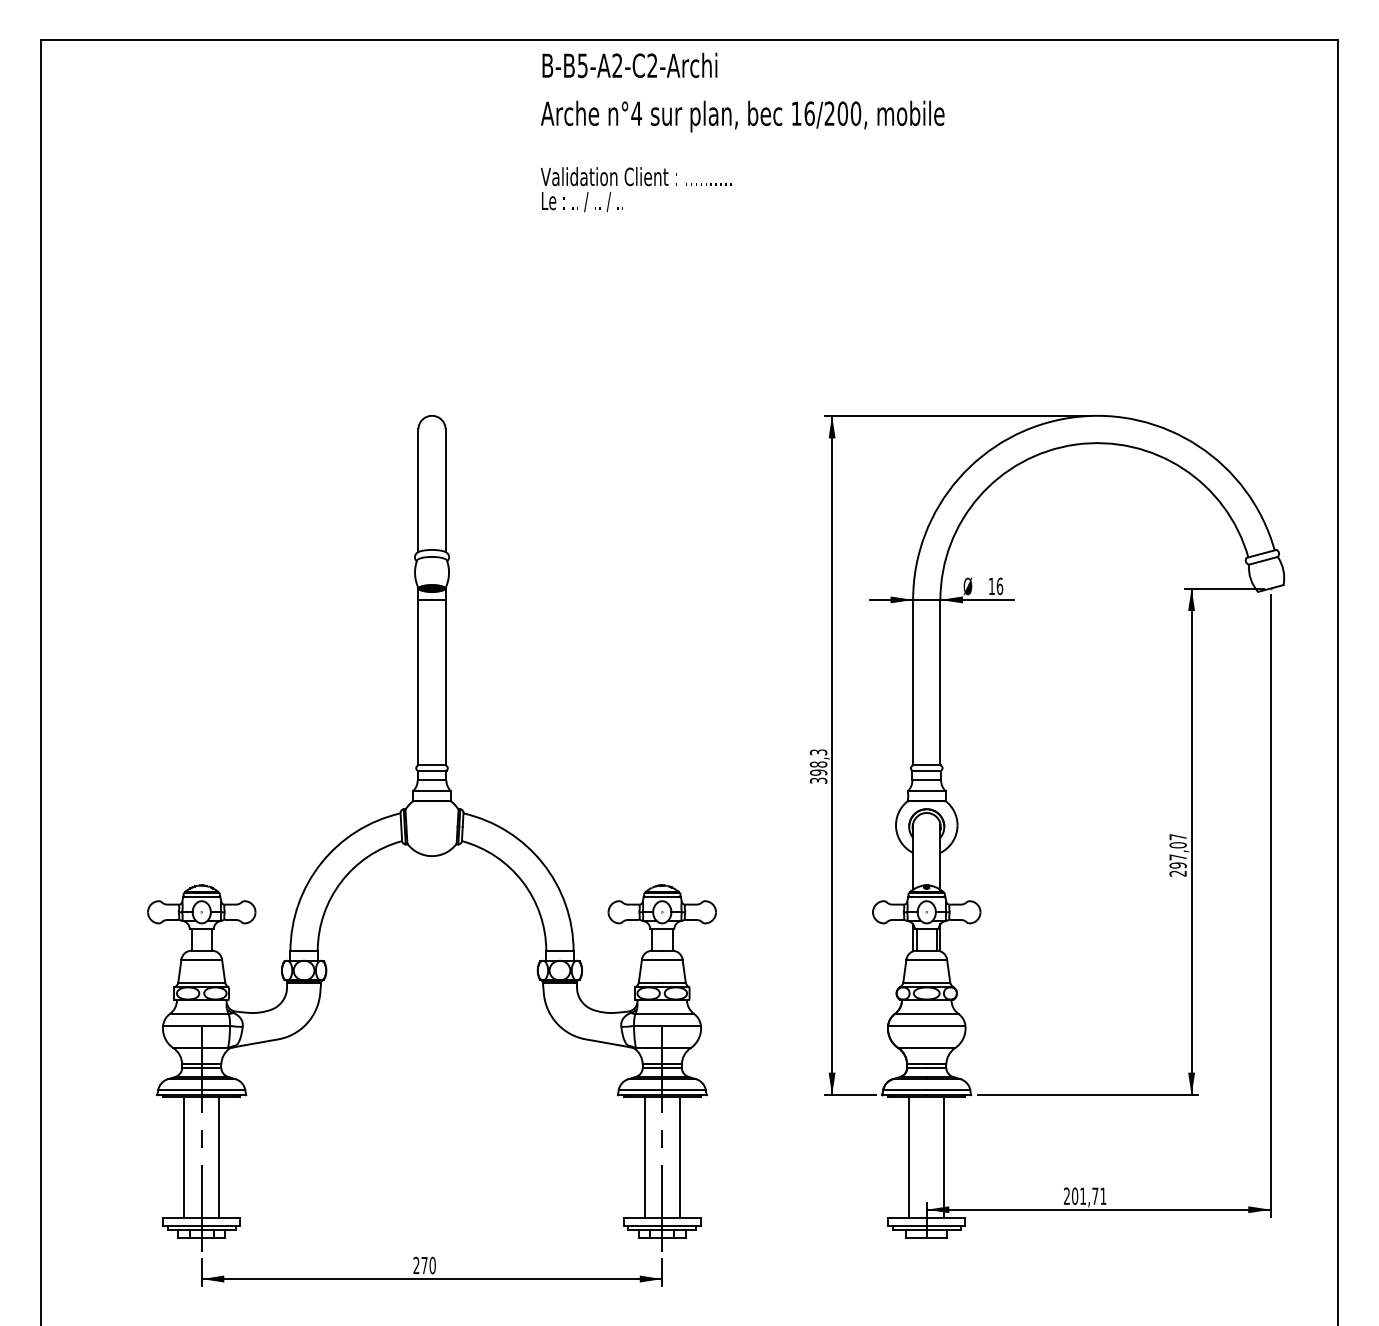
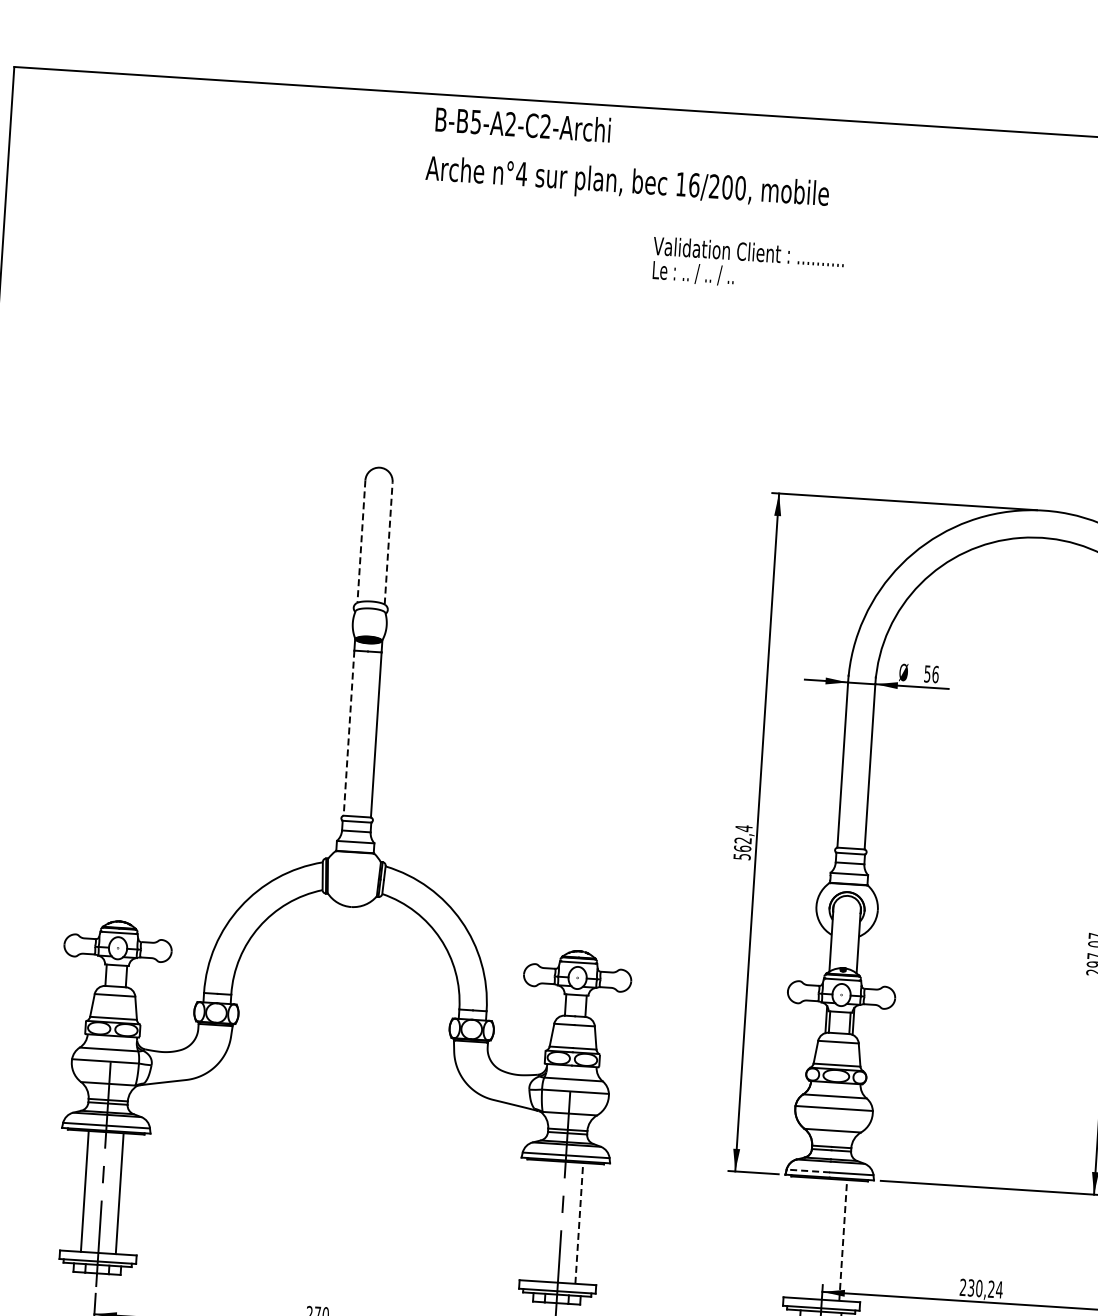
text: (629, 64) -> (522, 123), moved
text: (742, 116) -> (627, 183), moved
text: (635, 189) -> (747, 264), moved
line: (445, 490) -> (388, 543), solid -> dashed
line: (418, 491) -> (361, 542), solid -> dashed
text: (991, 586) -> (927, 674), 16 -> 56
line: (418, 682) -> (349, 732), solid -> dashed
text: (818, 766) -> (742, 842), 398,3 -> 562,4
line: (905, 1090) -> (808, 1171), solid -> dashed
line: (644, 1156) -> (544, 1220), removed
line: (909, 1156) -> (808, 1237), removed
line: (679, 1157) -> (578, 1223), solid -> dashed
line: (944, 1157) -> (843, 1240), solid -> dashed
text: (1089, 1195) -> (985, 1288), 201,71 -> 230,24

